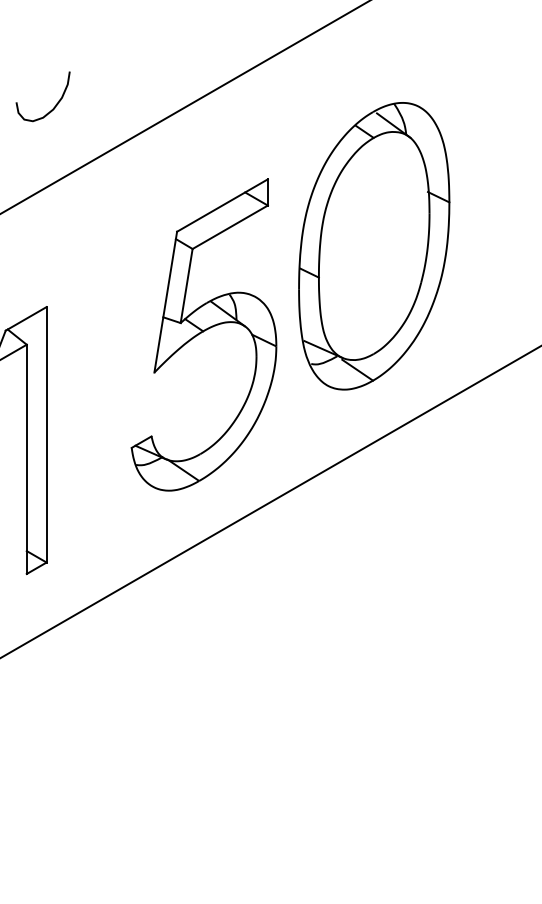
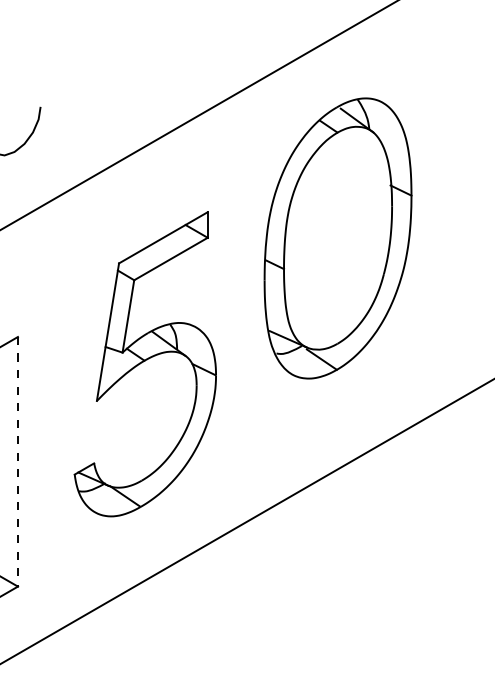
part: (374, 246) -> (338, 238), moved
part: (203, 334) -> (144, 363), moved
line: (46, 434) -> (17, 461), solid -> dashed

